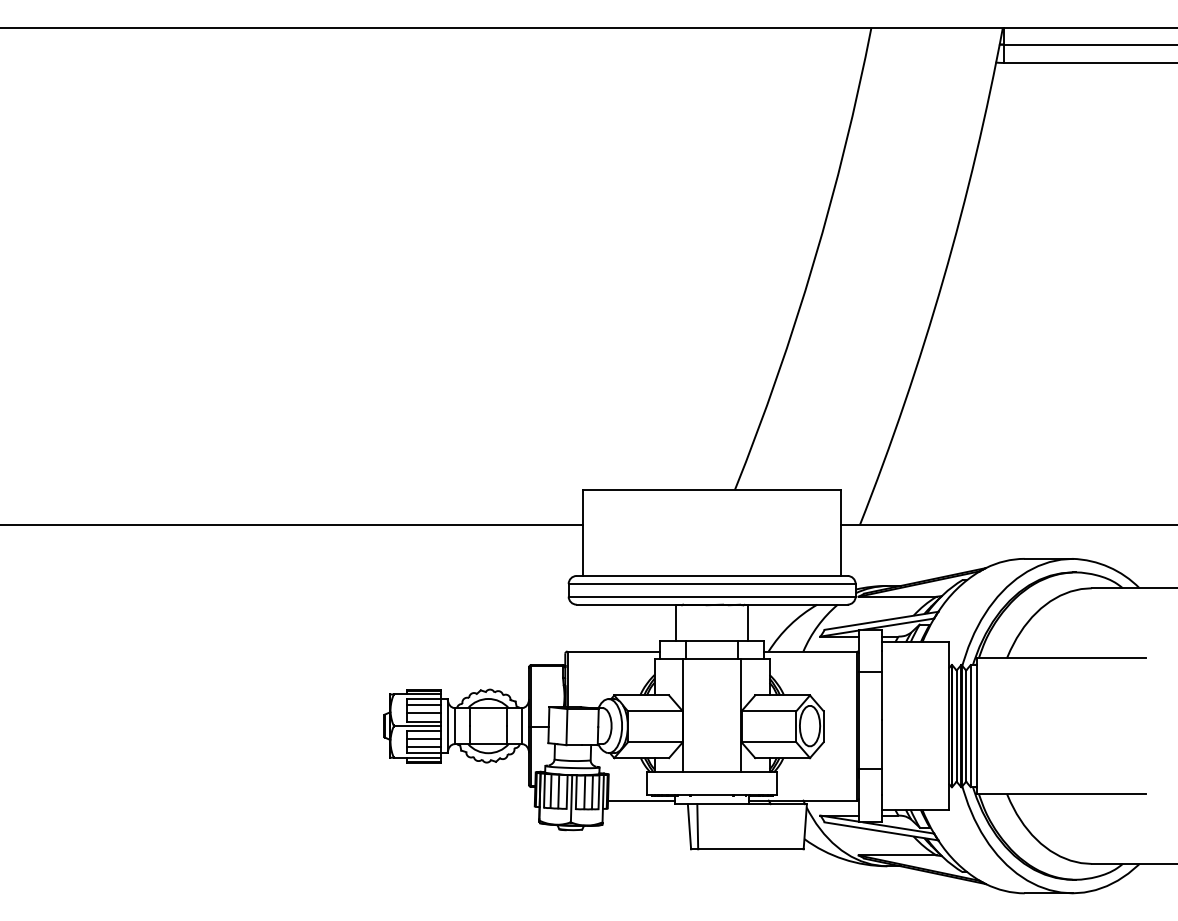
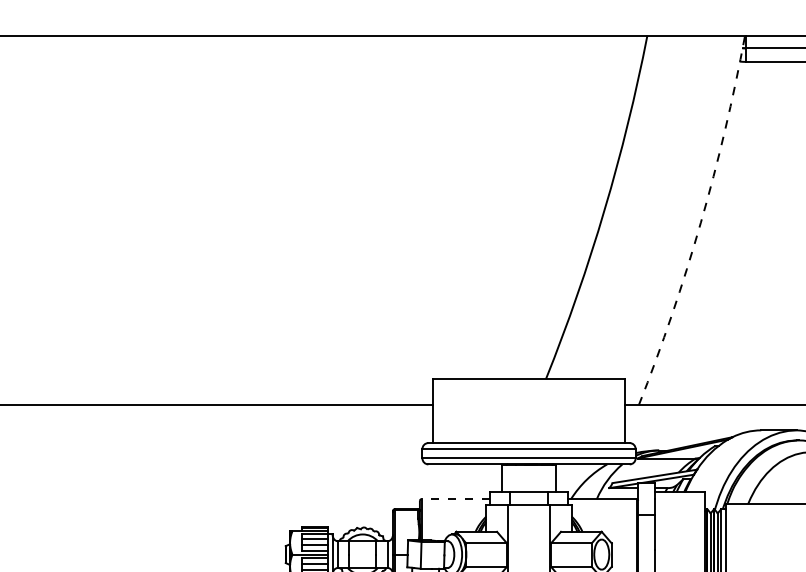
arc: (943, 279) -> (700, 222), solid -> dashed
line: (613, 651) -> (455, 499), solid -> dashed

